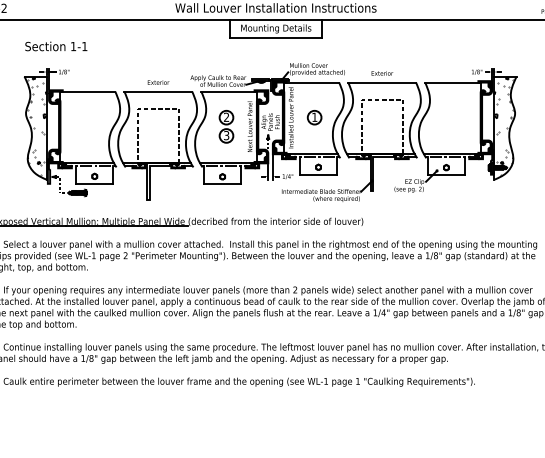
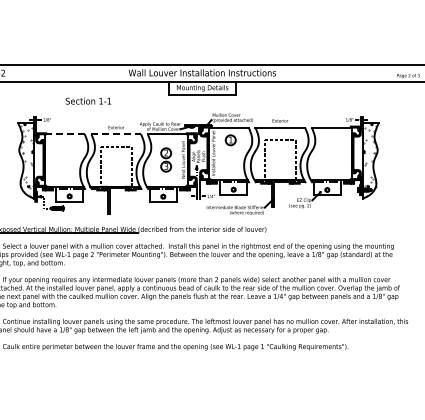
text: (56, 45) -> (88, 100), moved
line: (89, 91) -> (65, 134), solid -> dashed
line: (158, 91) -> (116, 134), solid -> dashed
part: (314, 117) -> (230, 140), moved

